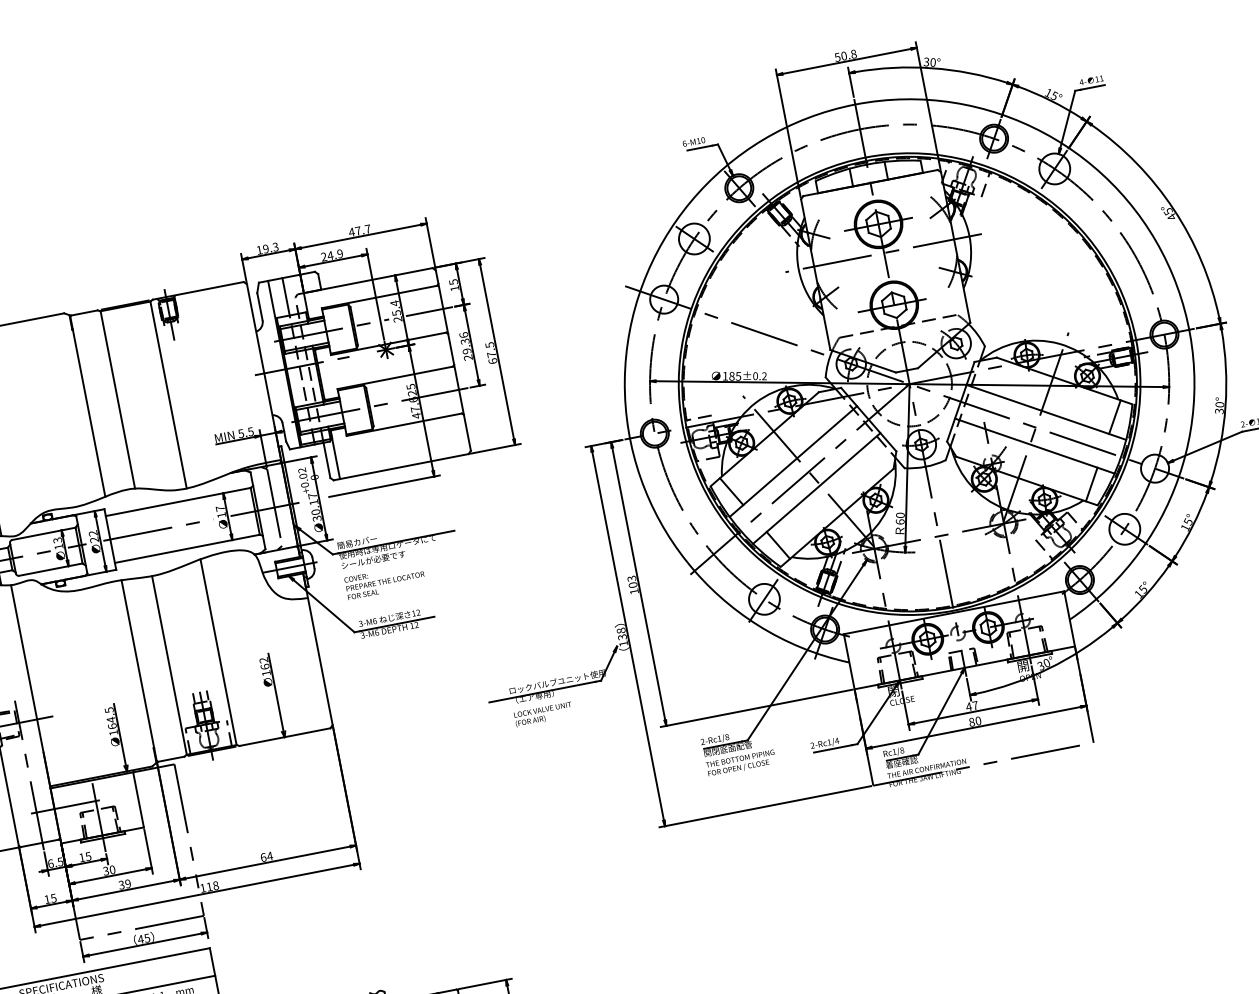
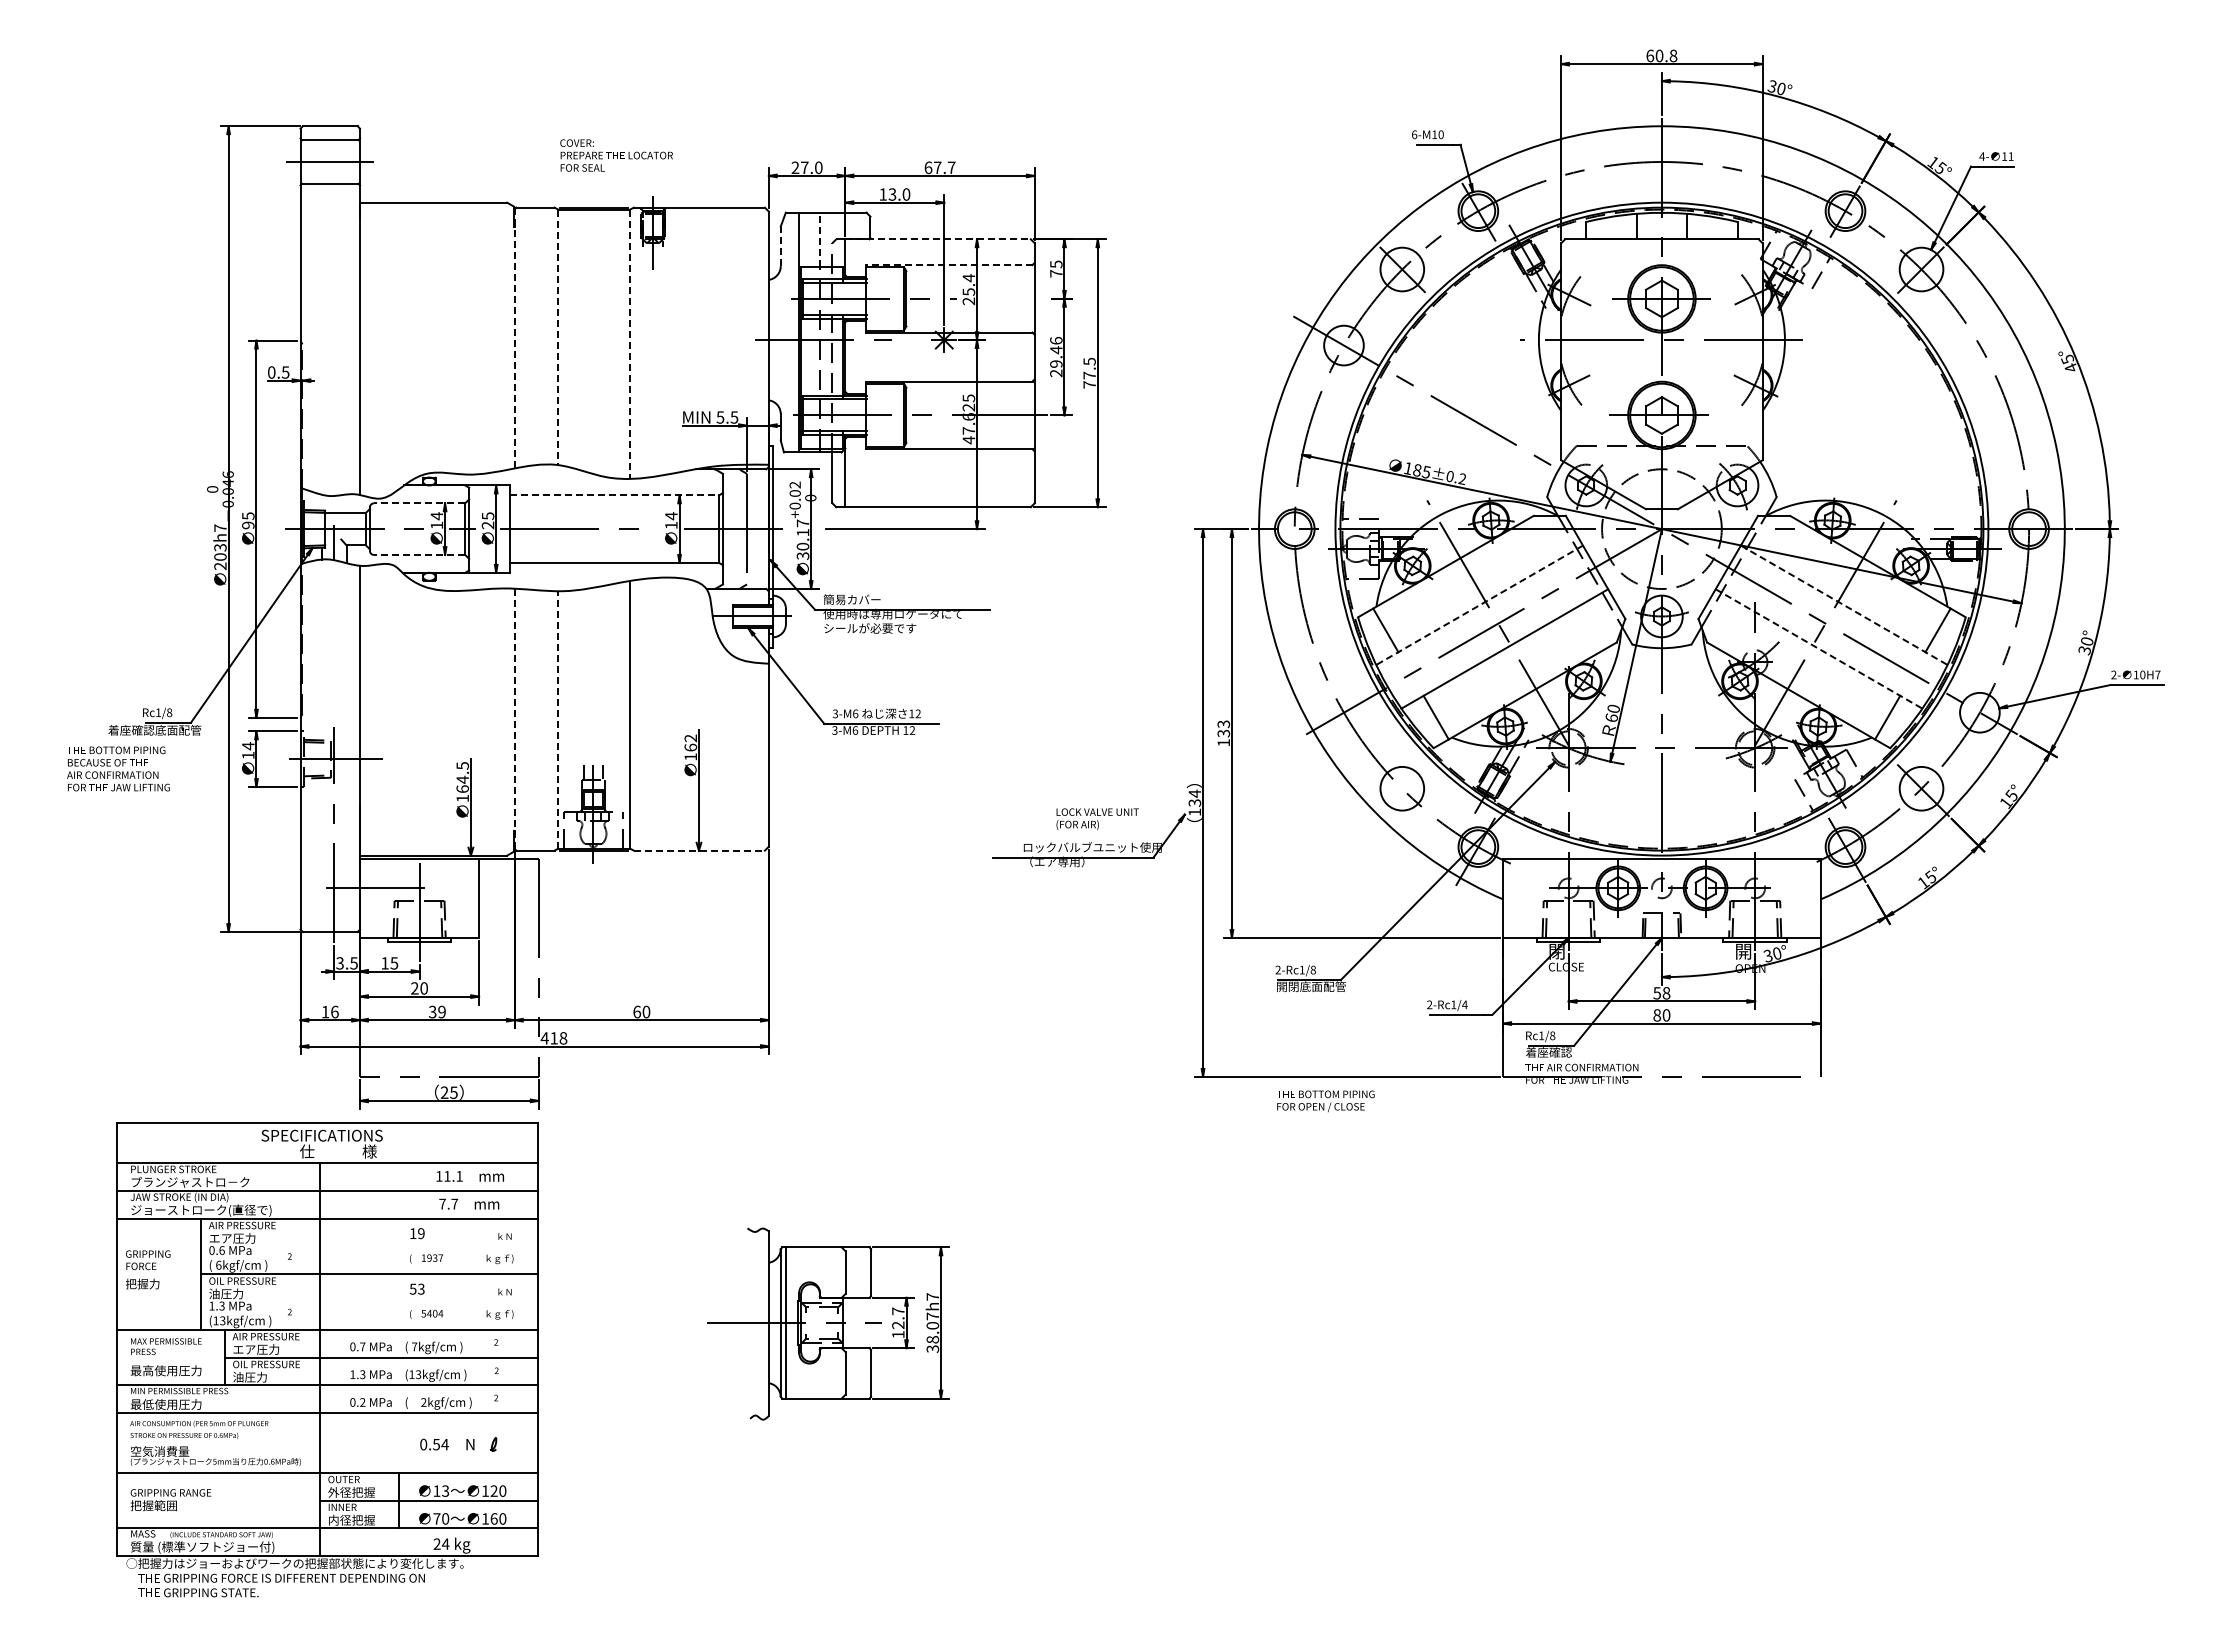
text: (837, 56) -> (1650, 55), 50.8 -> 60.8
text: (351, 232) -> (928, 167), 47.7 -> 67.7
text: (267, 248) -> (806, 167), 19.3 -> 27.0
text: (331, 255) -> (894, 194), 24.9 -> 13.0
line: (368, 280) -> (938, 239), solid -> dashed
text: (454, 288) -> (1056, 273), 15 -> 75
line: (285, 296) -> (819, 239), solid -> dashed
line: (379, 297) -> (949, 265), solid -> dashed
line: (259, 306) -> (780, 246), solid -> dashed
line: (429, 311) -> (1014, 298), removed
text: (465, 341) -> (1056, 350), 29.36 -> 29.46
text: (492, 360) -> (1089, 384), 67.5 -> 77.5
line: (168, 395) -> (630, 344), solid -> dashed
line: (117, 400) -> (558, 337), solid -> dashed
line: (87, 406) -> (514, 338), solid -> dashed
line: (1046, 412) -> (1844, 605), solid -> dashed
line: (1035, 446) -> (1819, 649), solid -> dashed
line: (793, 461) -> (1479, 605), solid -> dashed
line: (178, 501) -> (615, 495), solid -> dashed
text: (220, 508) -> (671, 516), 17 -> 14
line: (43, 533) -> (419, 503), solid -> dashed
text: (92, 533) -> (487, 516), 22 -> 25
text: (57, 540) -> (436, 516), 13 -> 14
line: (50, 569) -> (419, 554), solid -> dashed
text: (385, 581) -> (616, 155), moved
text: (632, 585) -> (1223, 733), 103 -> 133
line: (763, 600) -> (1400, 790), removed
text: (620, 630) -> (1194, 793), 138 -> 134
line: (169, 665) -> (558, 719), solid -> dashed
line: (138, 670) -> (514, 718), solid -> dashed
text: (971, 706) -> (1661, 993), 47 -> 58
text: (543, 714) -> (1097, 819), moved
line: (285, 737) -> (699, 850), solid -> dashed
text: (741, 763) -> (1325, 1101), moved
text: (269, 855) -> (646, 1011), 64 -> 60
text: (50, 863) -> (339, 963), 6.5 -> 3.5
text: (105, 871) -> (414, 988), 30 -> 20
text: (202, 888) -> (544, 1038), 118 -> 418
text: (53, 897) -> (334, 1011), 15 -> 16
text: (140, 939) -> (444, 1092), 45 -> 25

